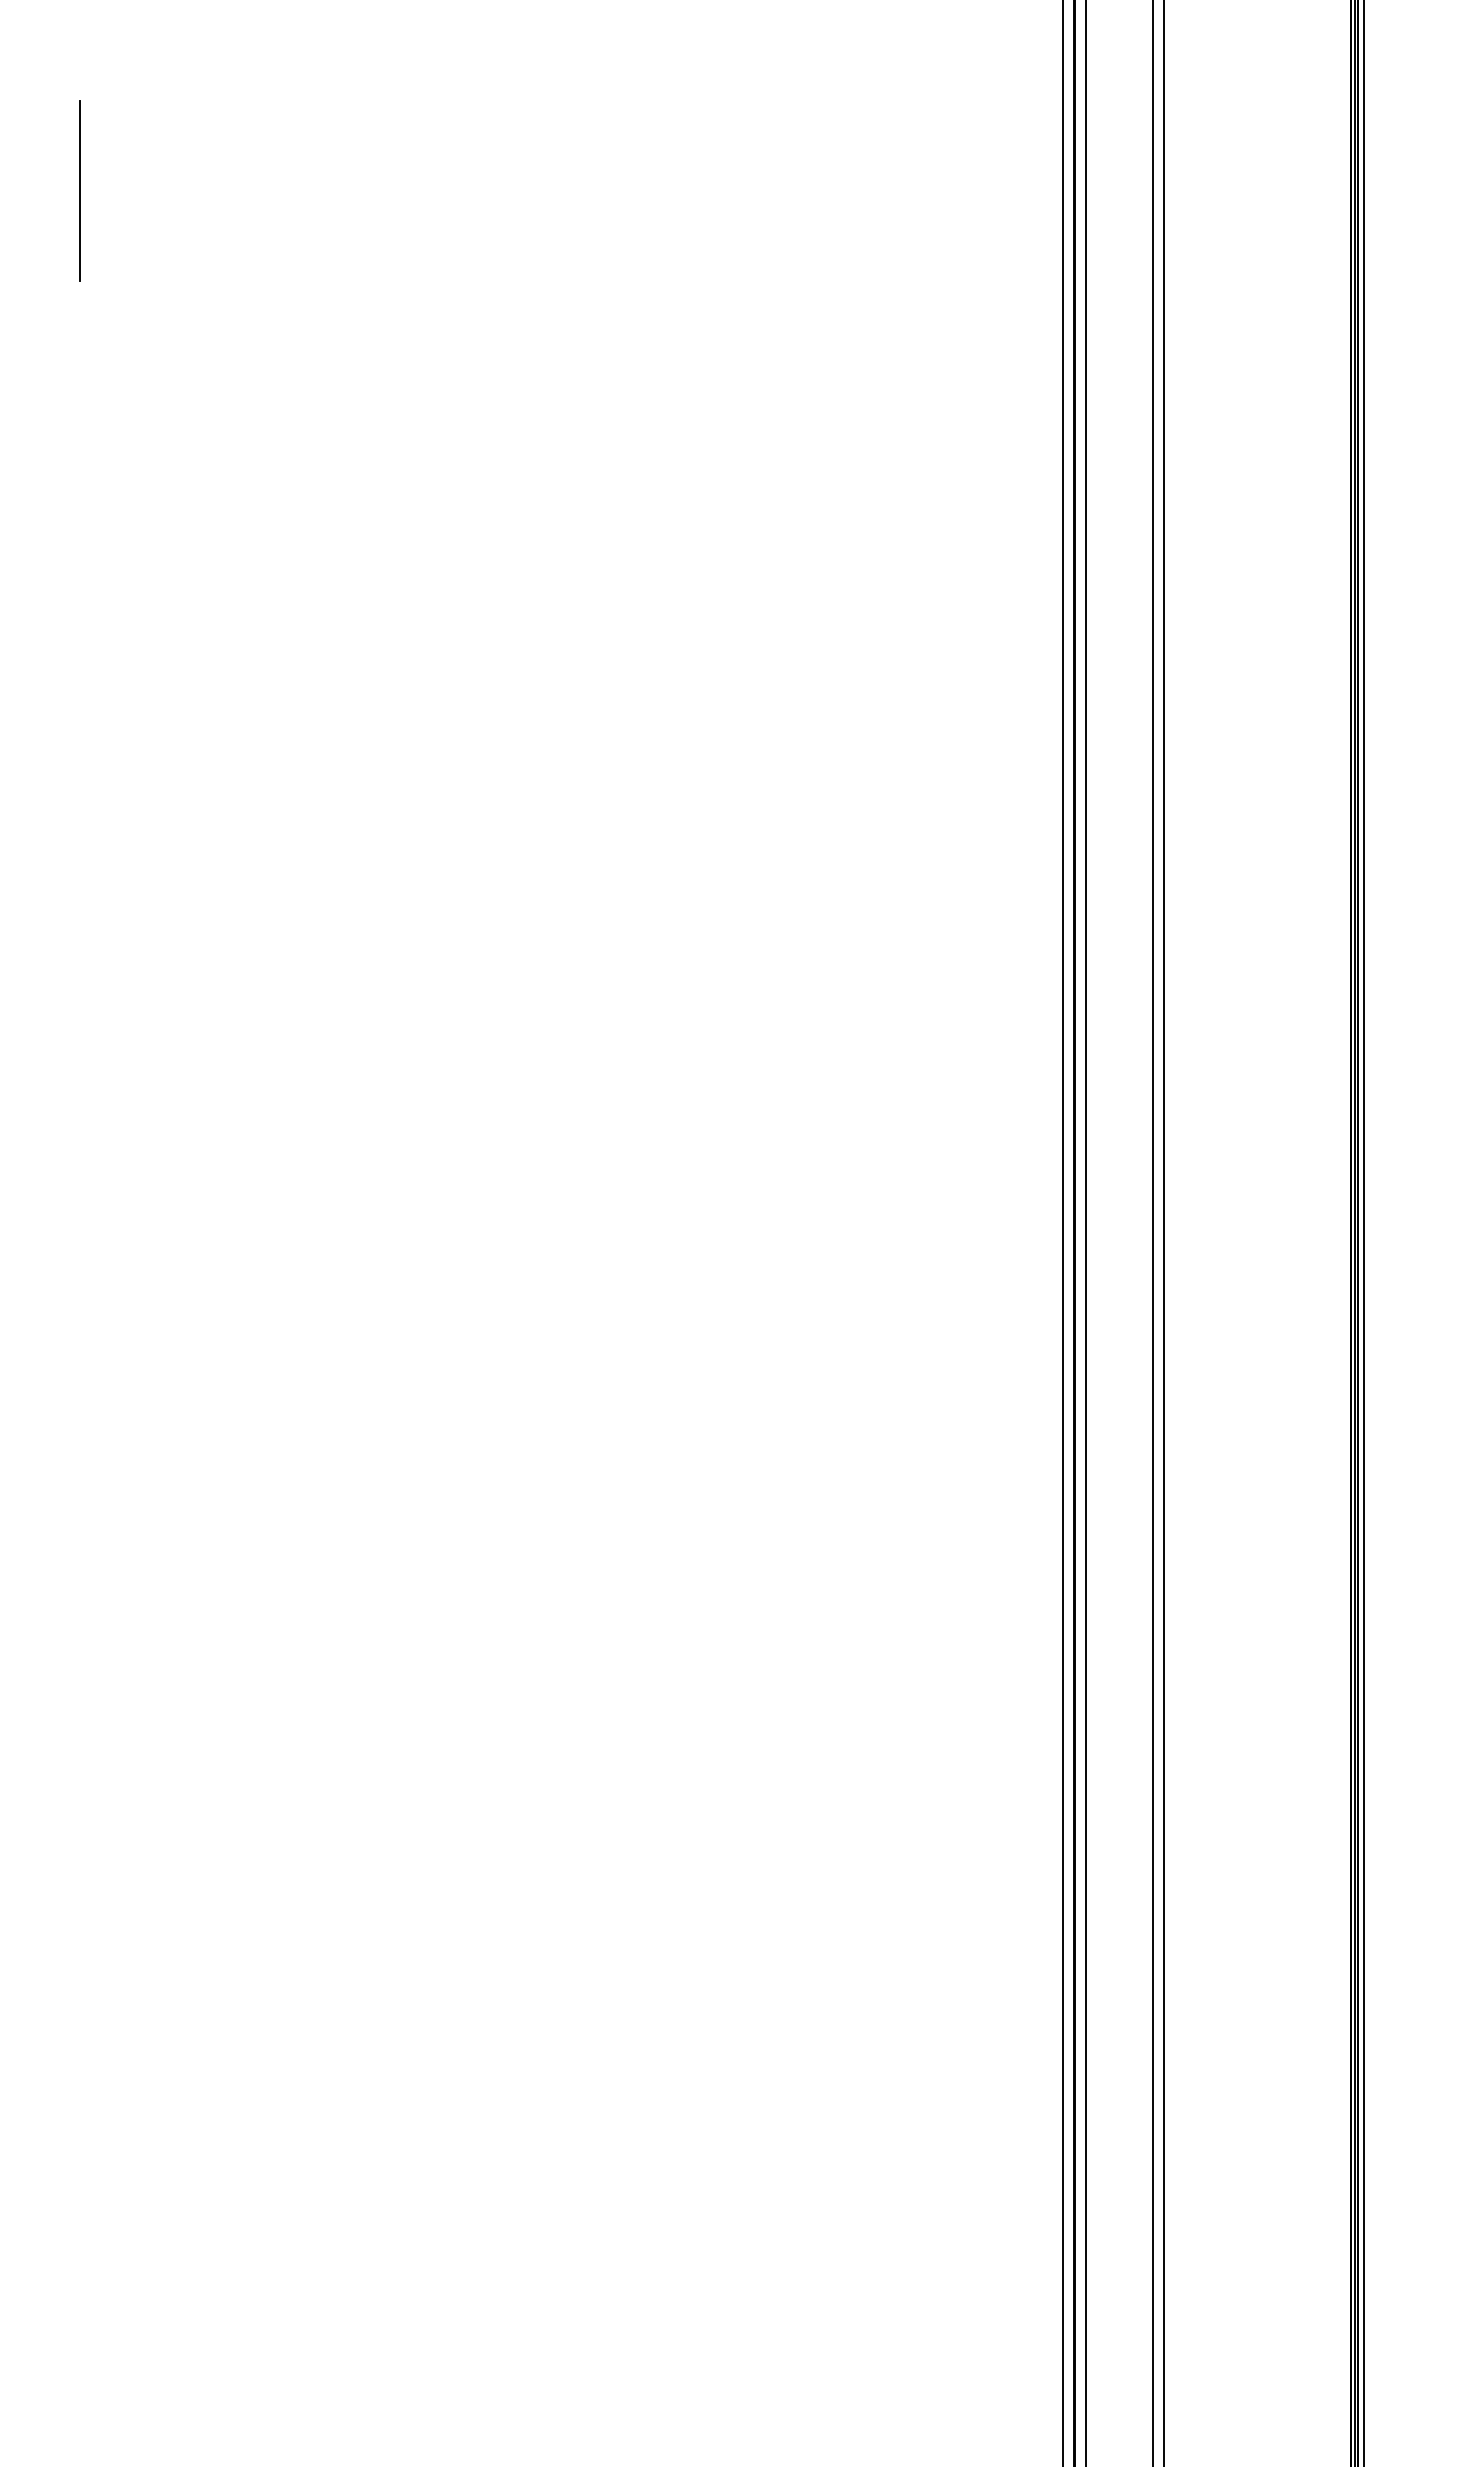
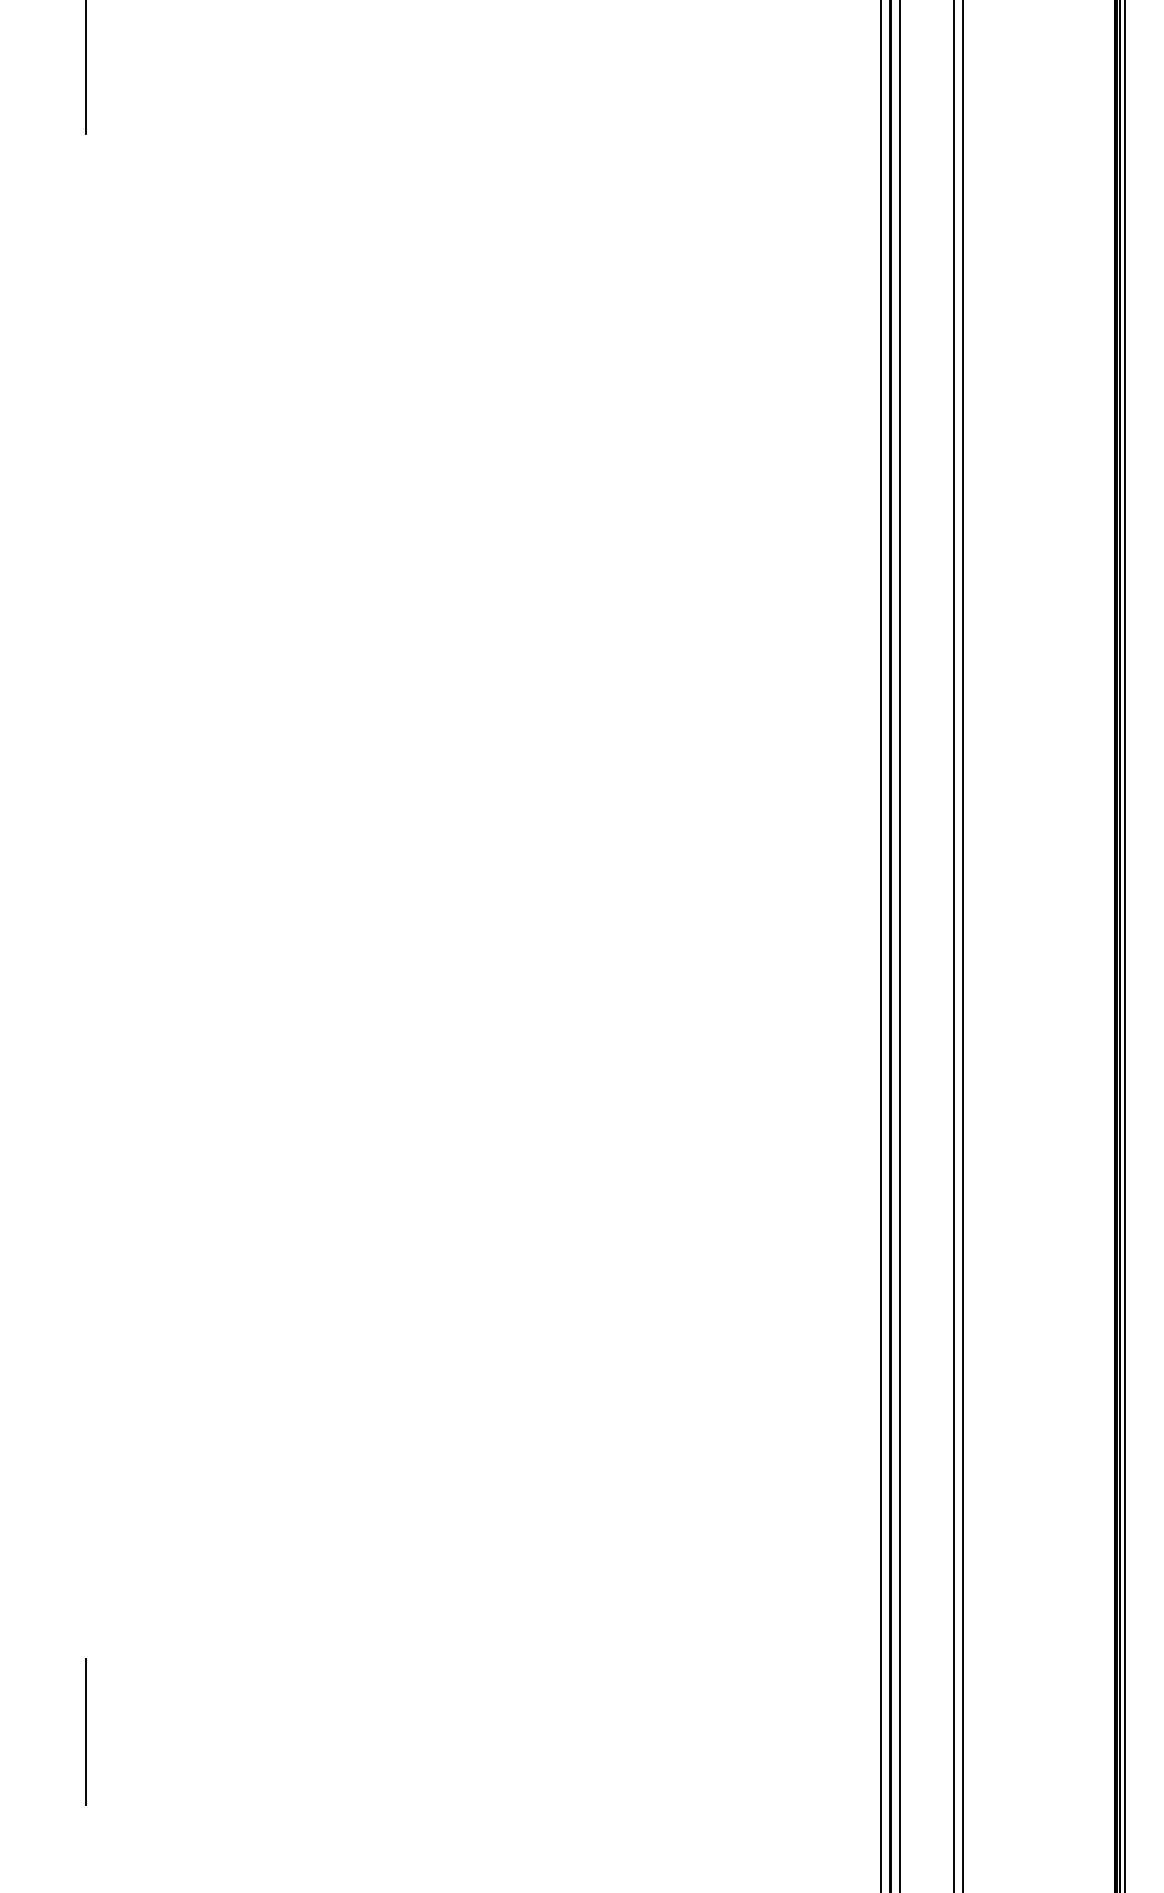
line: (79, 2257) -> (86, 1731), added

